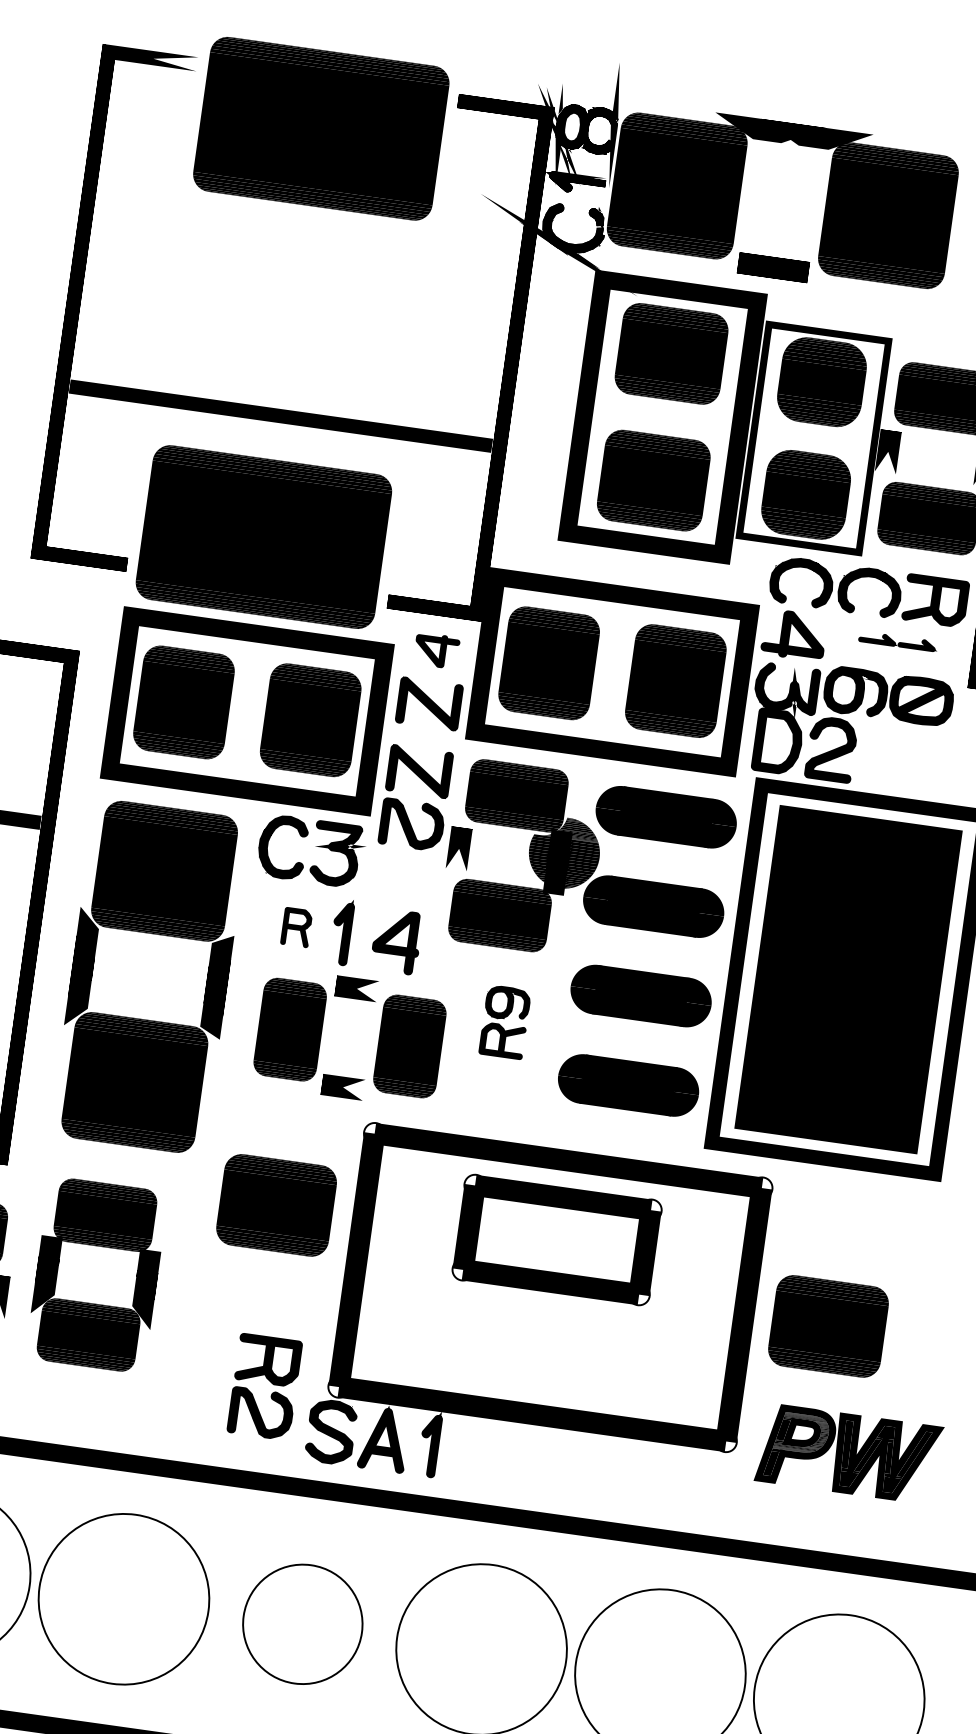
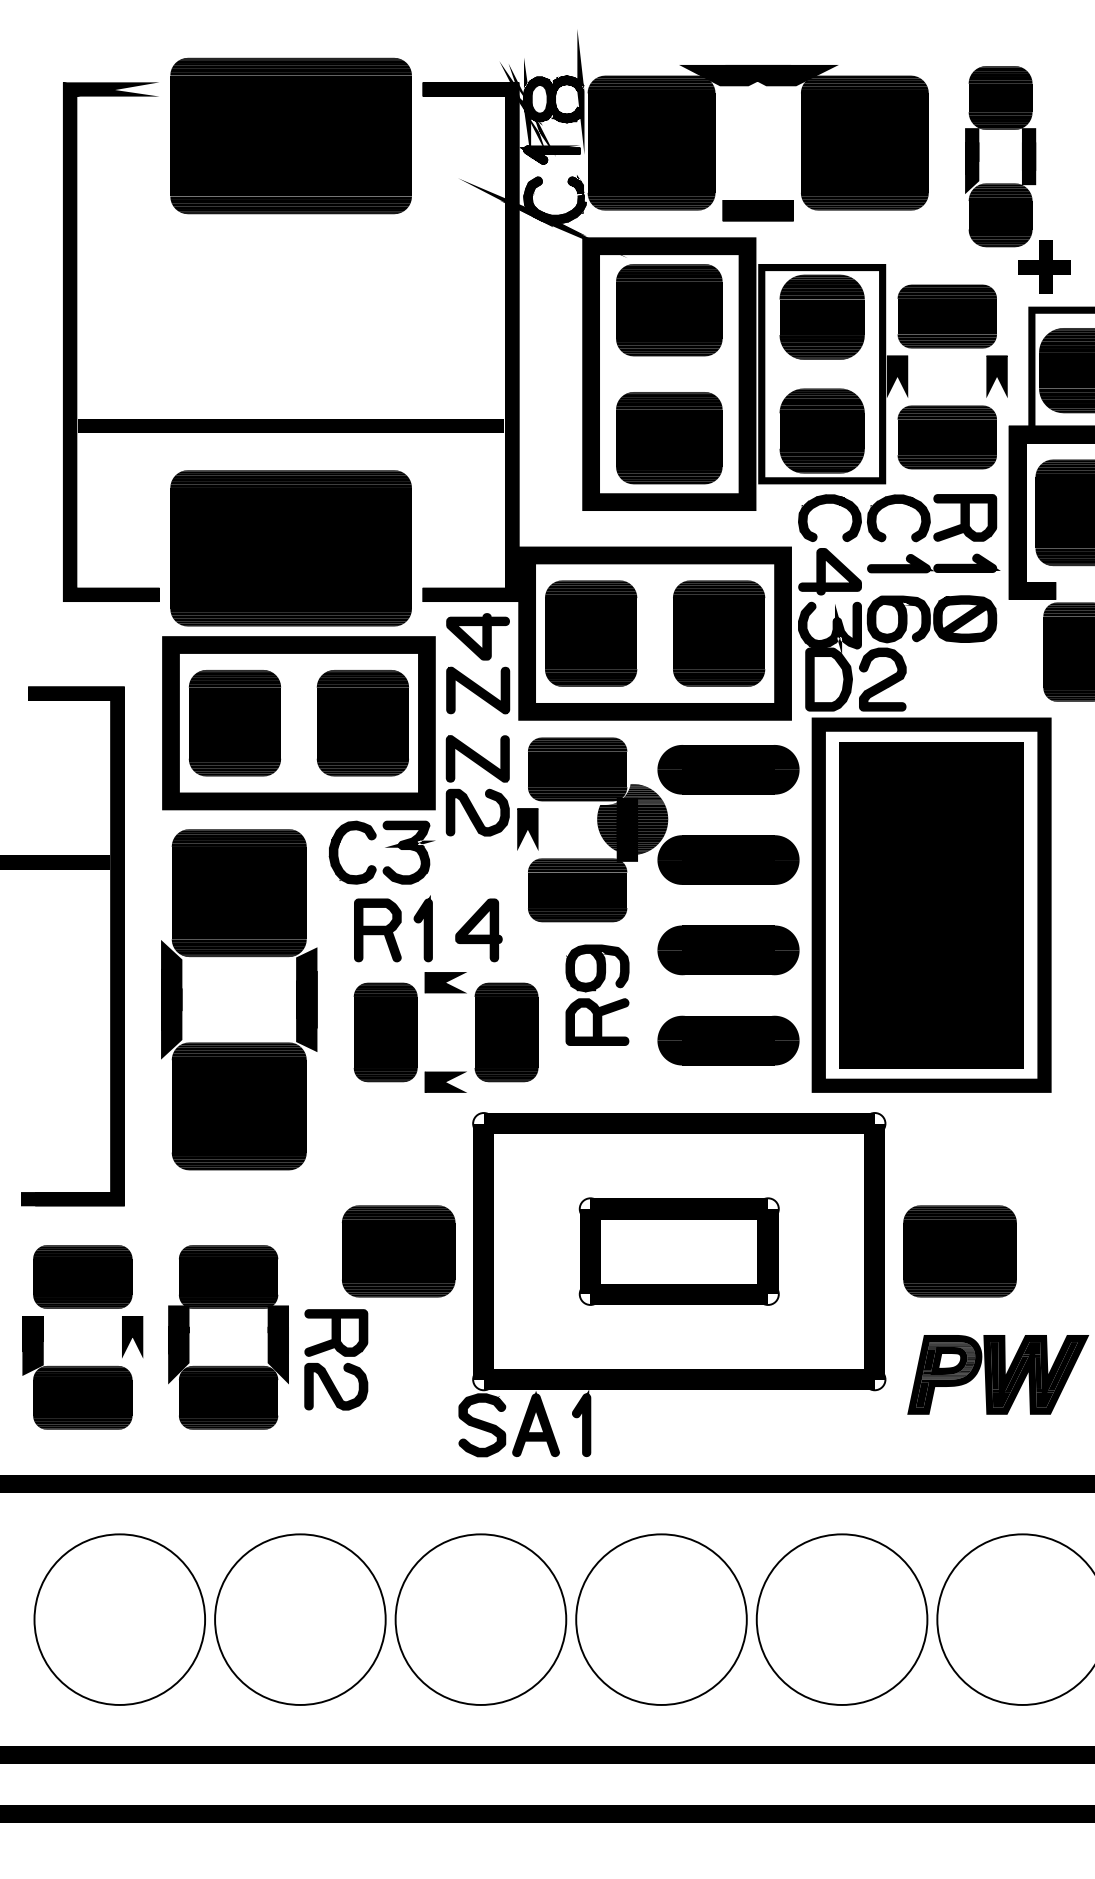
part: (897, 641) -> (933, 563), size x1.67
part: (436, 650) -> (477, 636), size x1.43
part: (296, 927) -> (377, 930), size x1.67
part: (505, 1021) -> (597, 994), size x1.43
part: (276, 1205) -> (398, 1251), moved
part: (556, 1239) -> (678, 1251), moved
part: (96, 1275) -> (228, 1337), moved
part: (268, 1381) -> (339, 1353), moved
part: (302, 1624) -> (480, 1619), size x1.43

